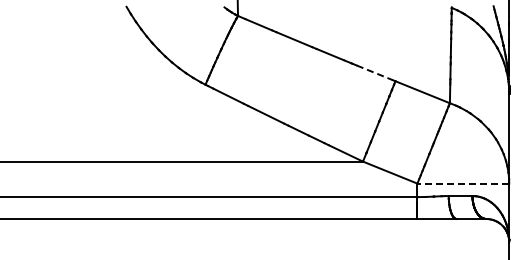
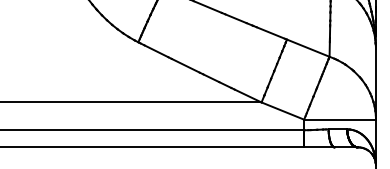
line: (375, 73) -> (271, 33), dashed -> solid
line: (463, 183) -> (340, 119), dashed -> solid

